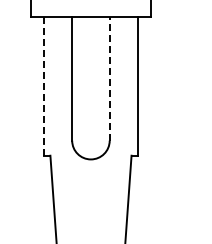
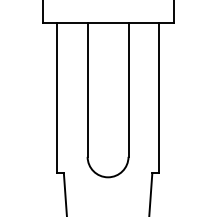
line: (109, 79) -> (128, 90), dashed -> solid
line: (44, 87) -> (57, 98), dashed -> solid

